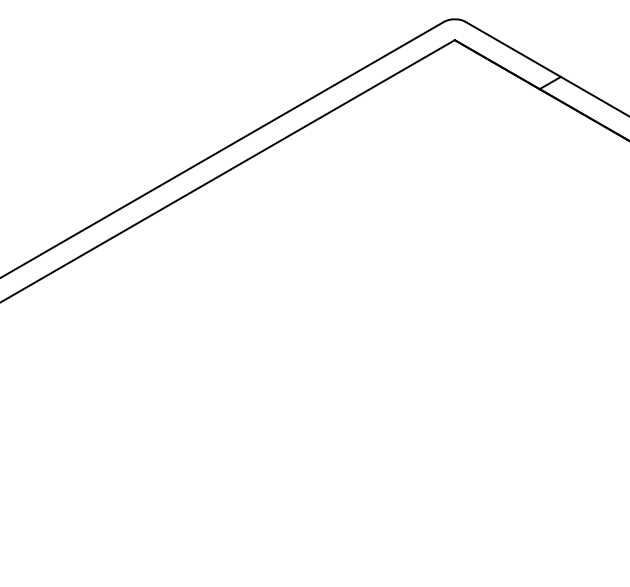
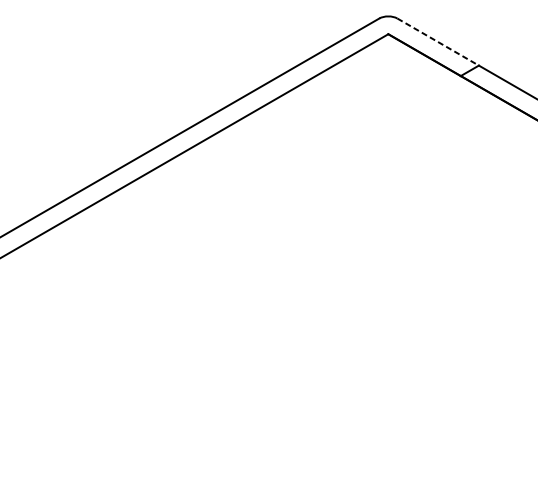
line: (513, 49) -> (438, 42), solid -> dashed

